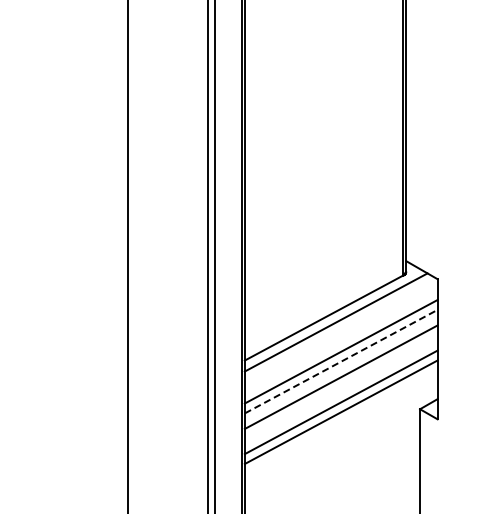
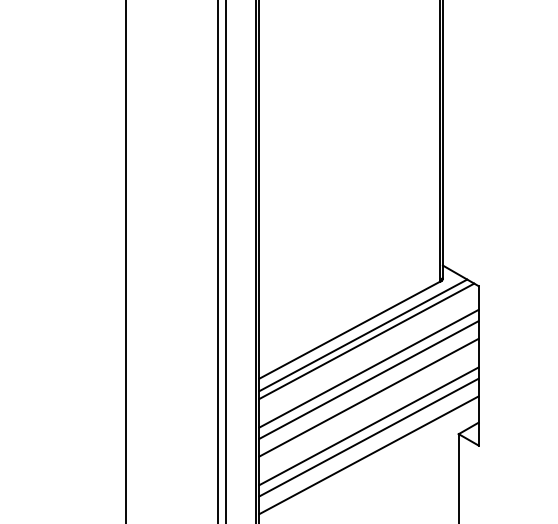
line: (338, 327) -> (365, 341), added
line: (341, 361) -> (369, 379), dashed -> solid
line: (340, 427) -> (368, 454), added

